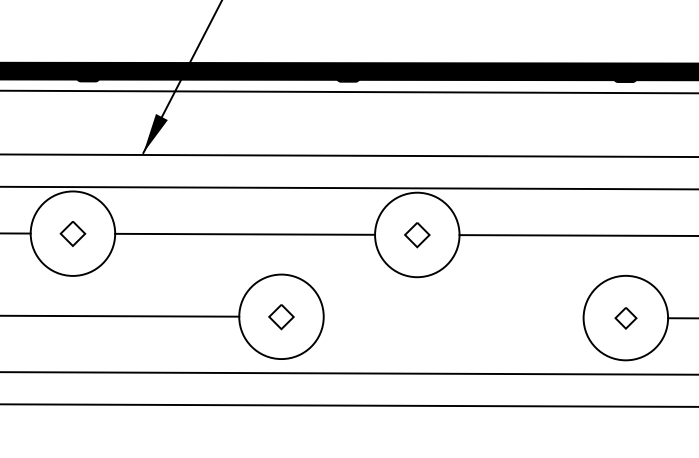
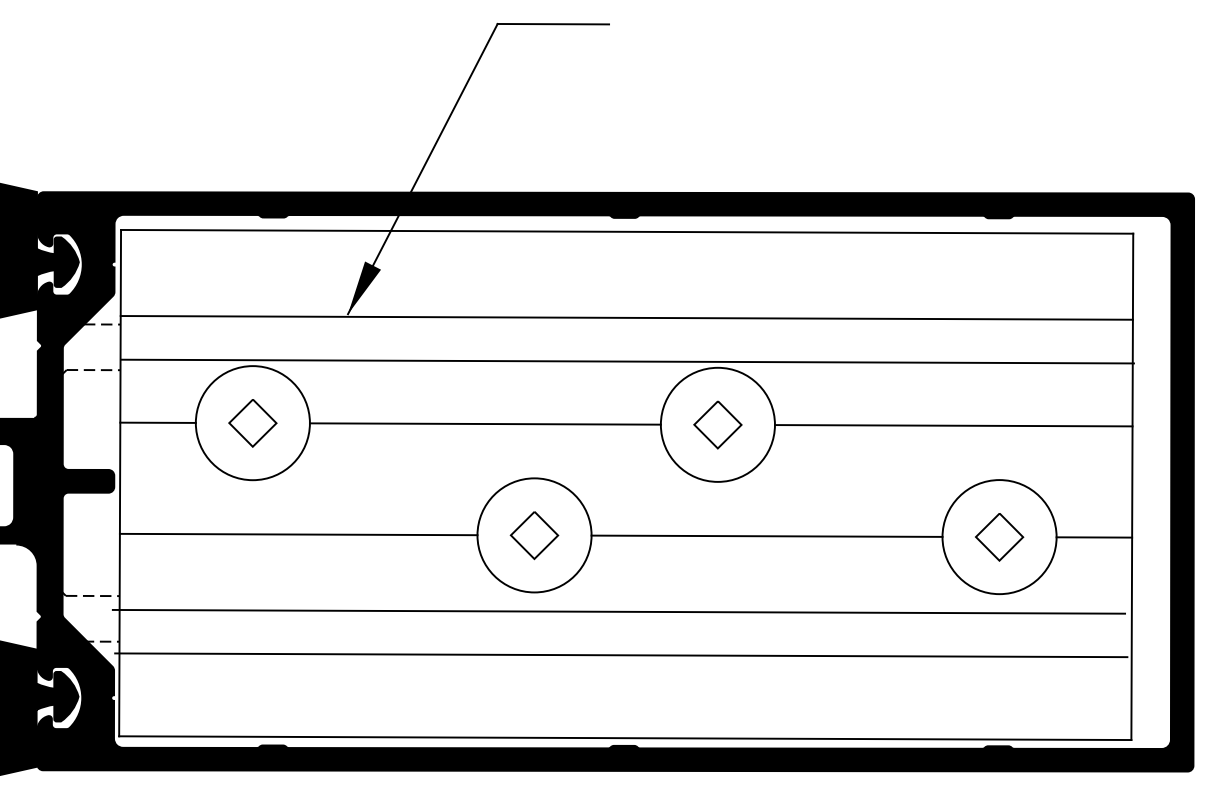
part: (72, 233) -> (252, 423), size x1.43
part: (416, 234) -> (717, 424), size x1.43
part: (281, 316) -> (534, 535), size x1.43
line: (453, 316) -> (766, 535), added
part: (625, 318) -> (999, 537), size x1.67

